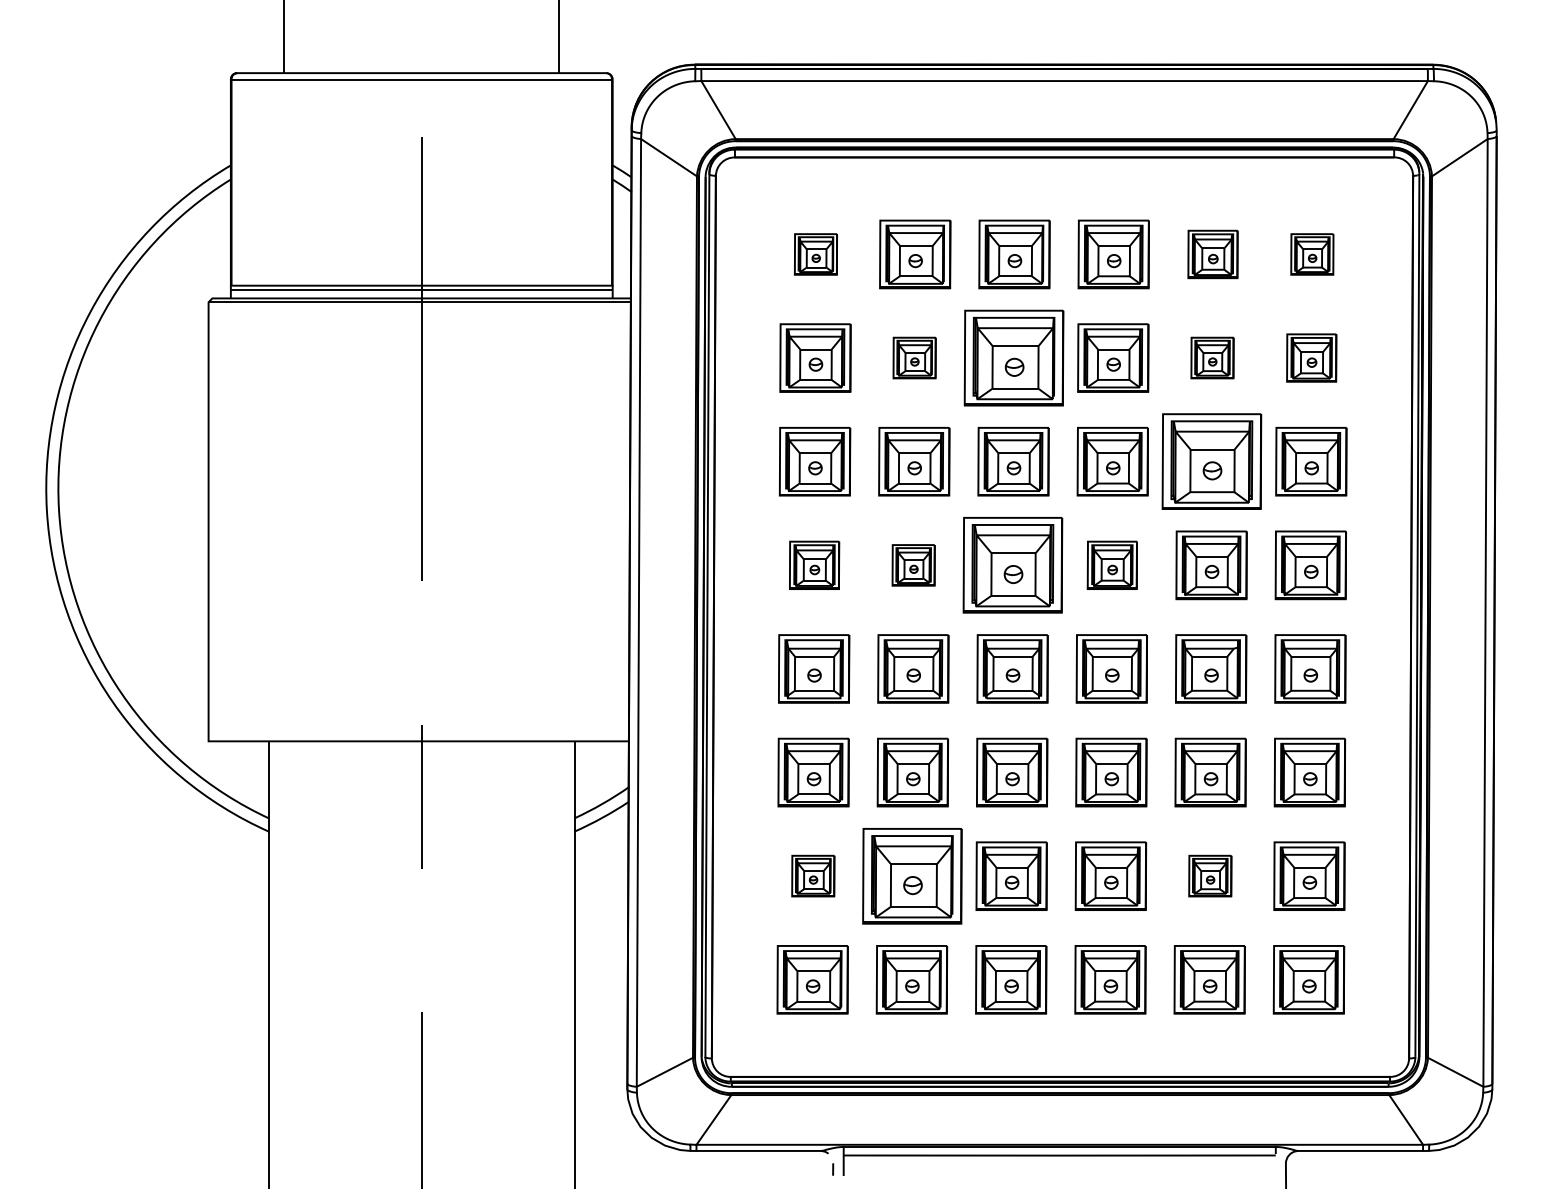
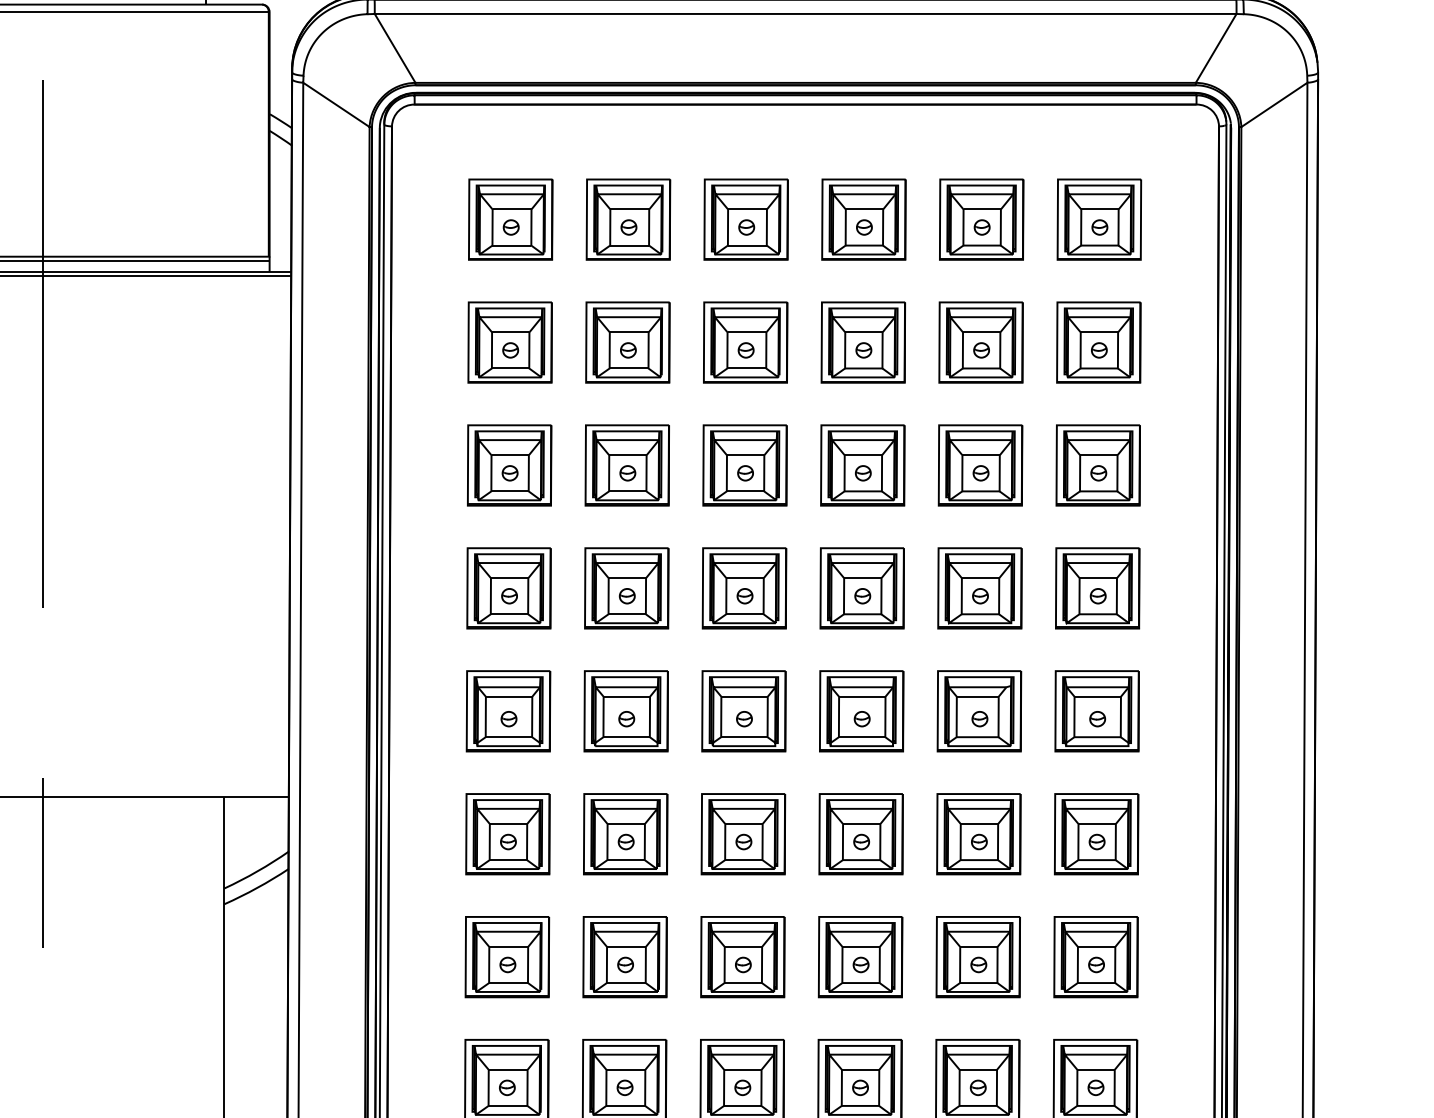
part: (815, 254) -> (510, 219), size x1.67
part: (1212, 254) -> (981, 219), size x1.43
part: (1312, 254) -> (1099, 219), size x1.67
part: (914, 357) -> (627, 341), size x1.67
part: (1013, 357) -> (745, 341), size x0.71
part: (1212, 357) -> (981, 341), size x1.67
part: (1311, 357) -> (1098, 341), size x1.43
part: (1212, 461) -> (981, 465), size x0.71
part: (814, 565) -> (508, 588), size x1.43
part: (913, 565) -> (626, 588), size x1.67
part: (1013, 565) -> (745, 588), size x0.71
part: (1112, 565) -> (862, 588), size x1.43
part: (813, 875) -> (507, 956), size x1.67
part: (912, 875) -> (625, 956), size x0.71
part: (1210, 875) -> (978, 956), size x1.67

